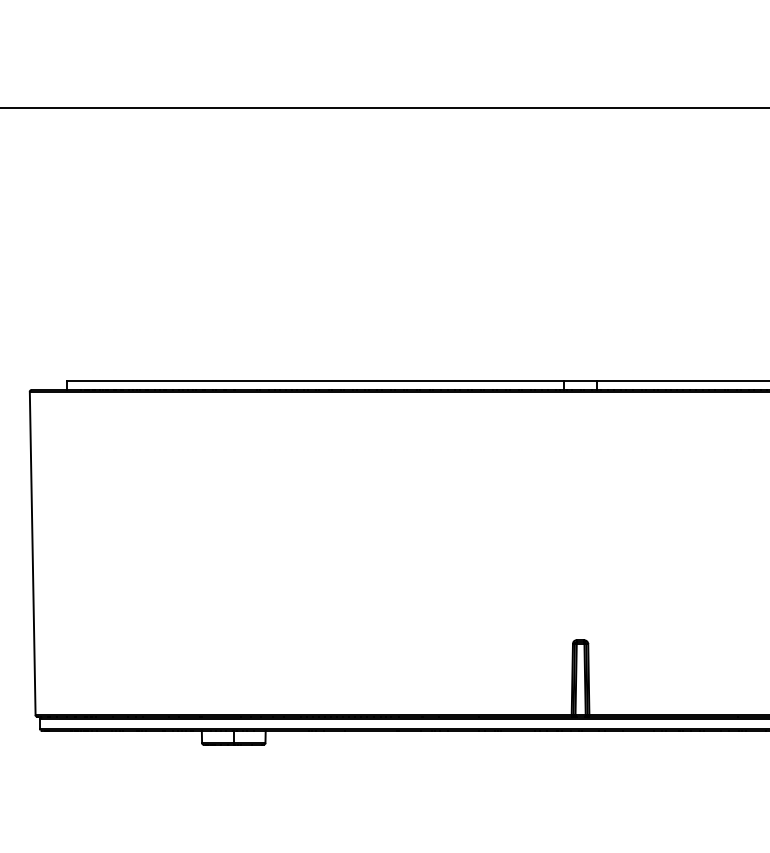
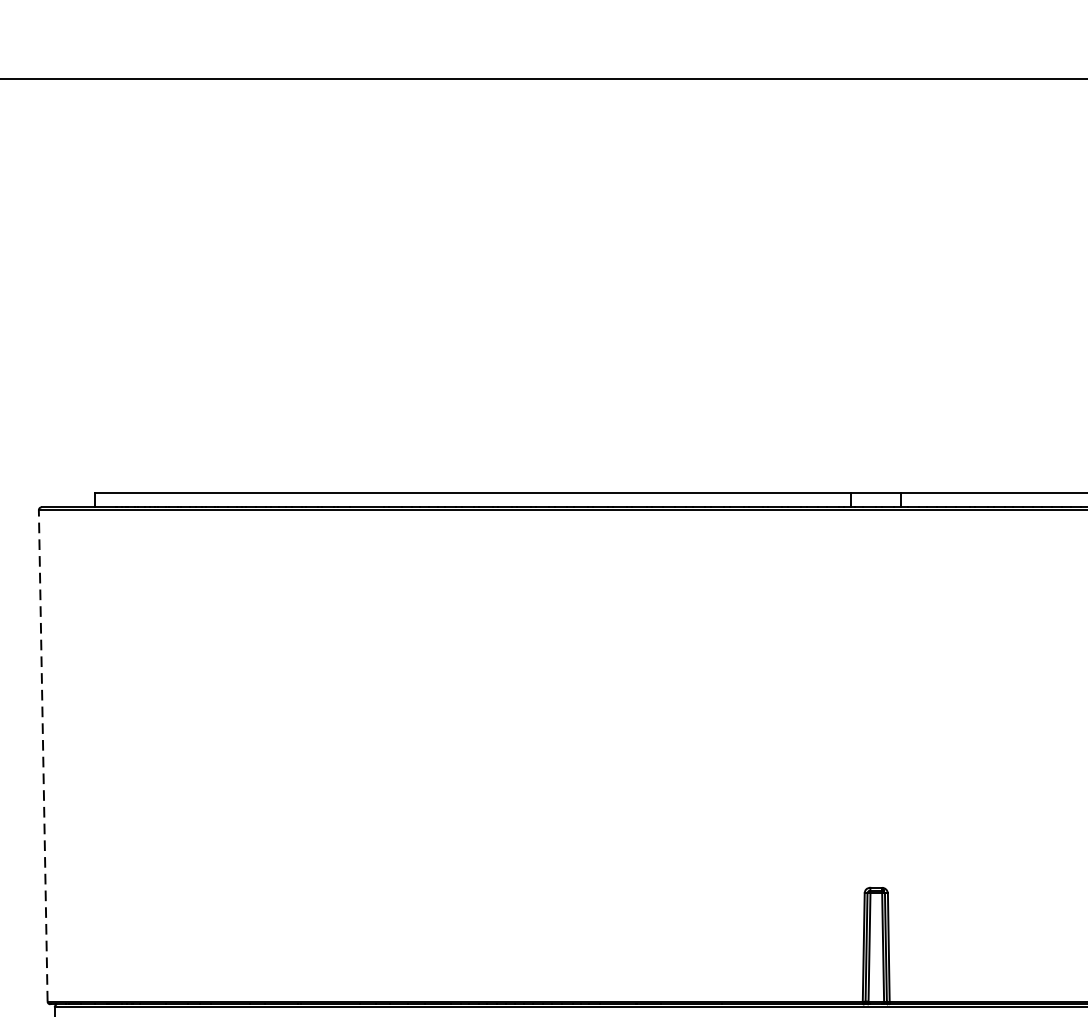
line: (32, 553) -> (42, 755), solid -> dashed

